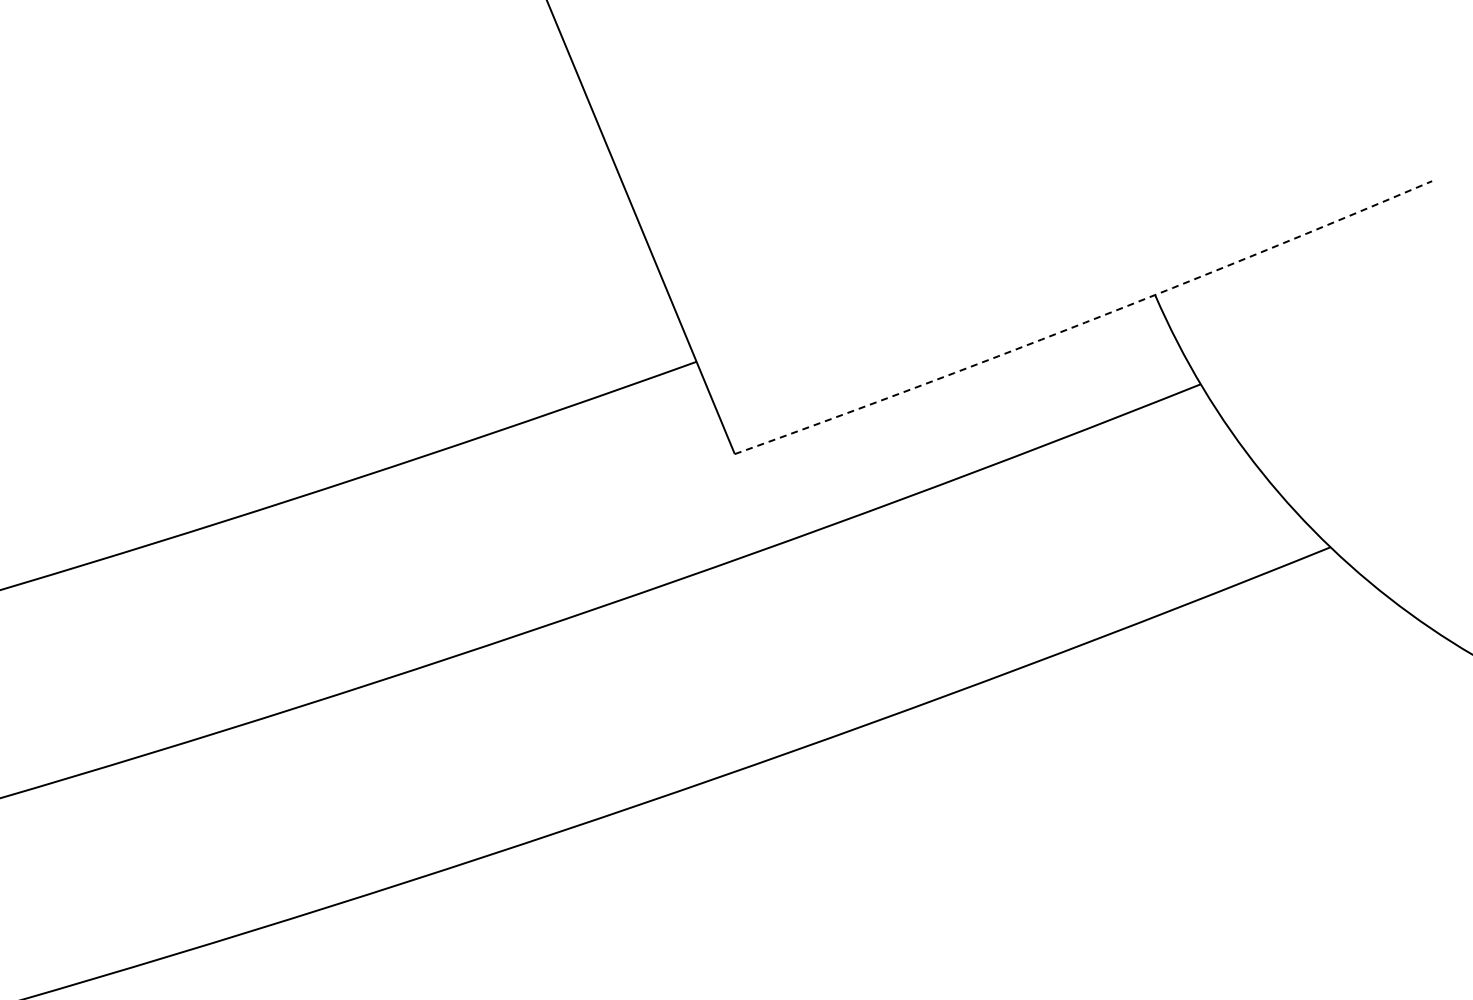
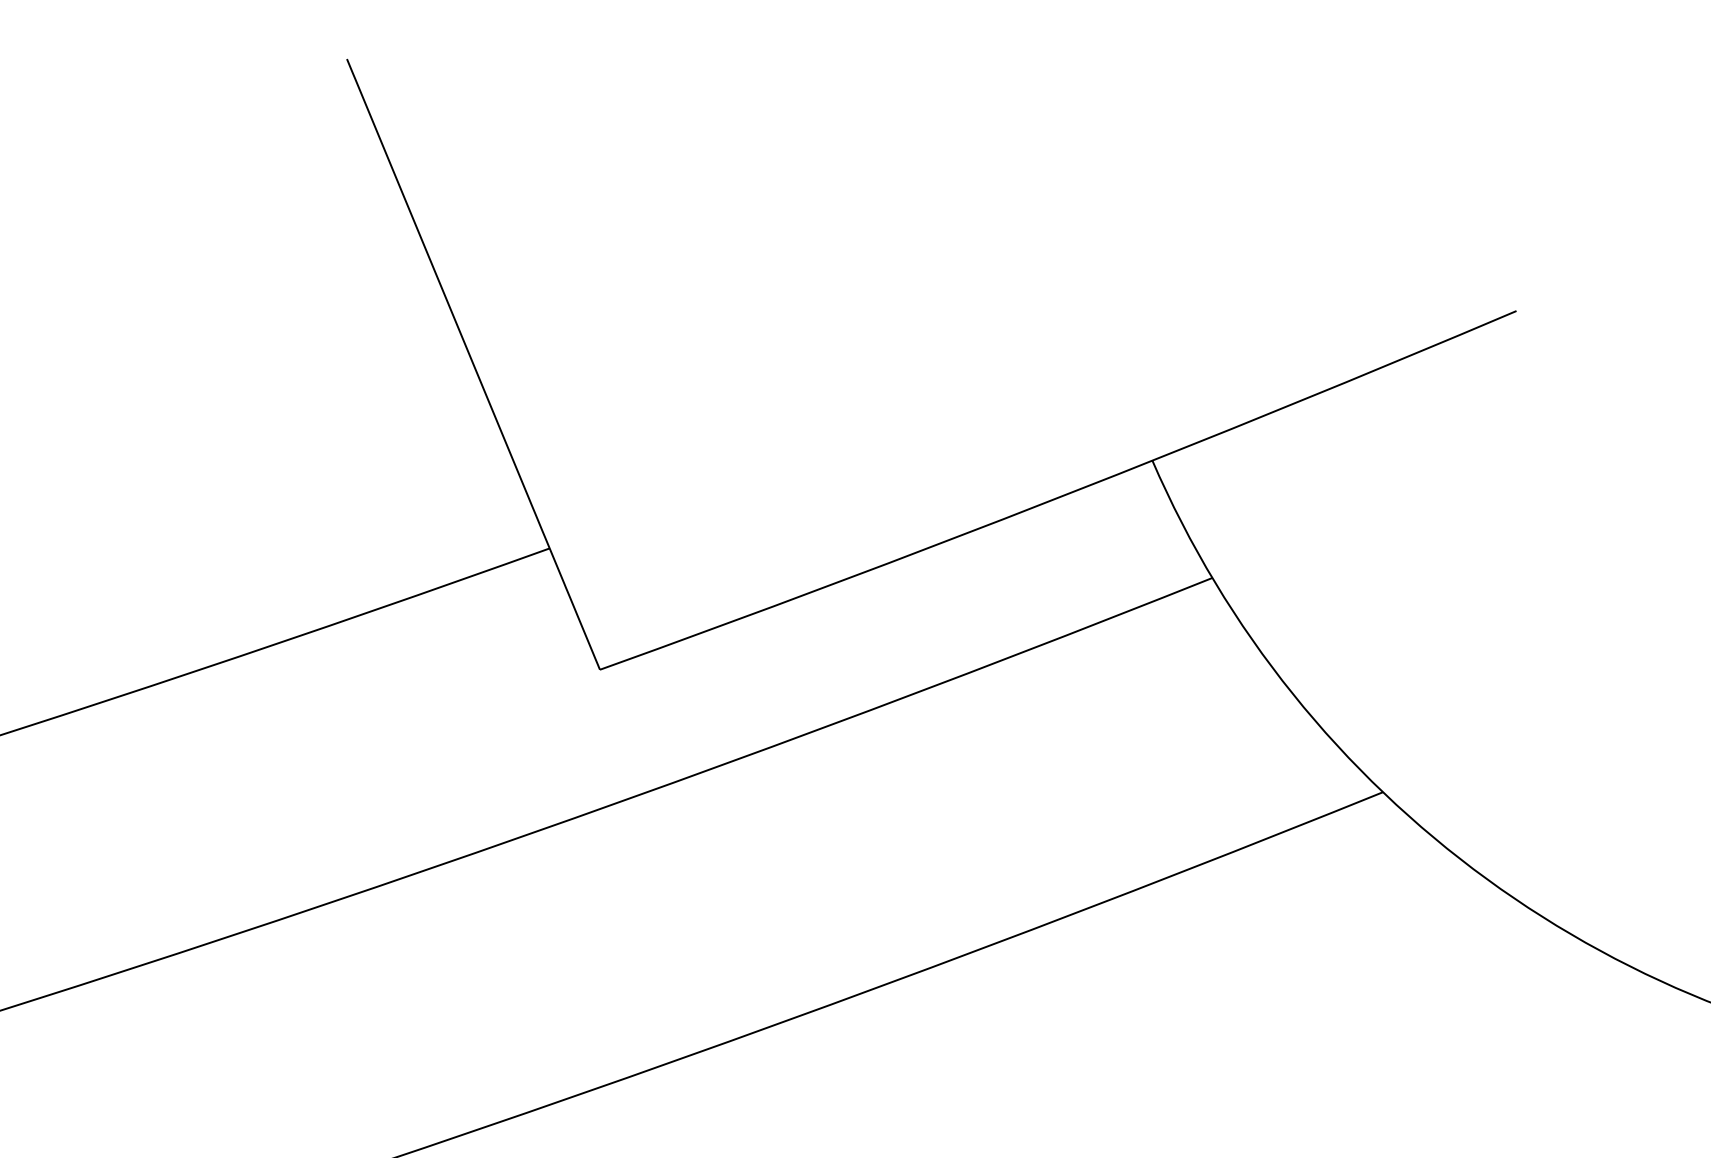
arc: (1085, 322) -> (1060, 496), dashed -> solid

